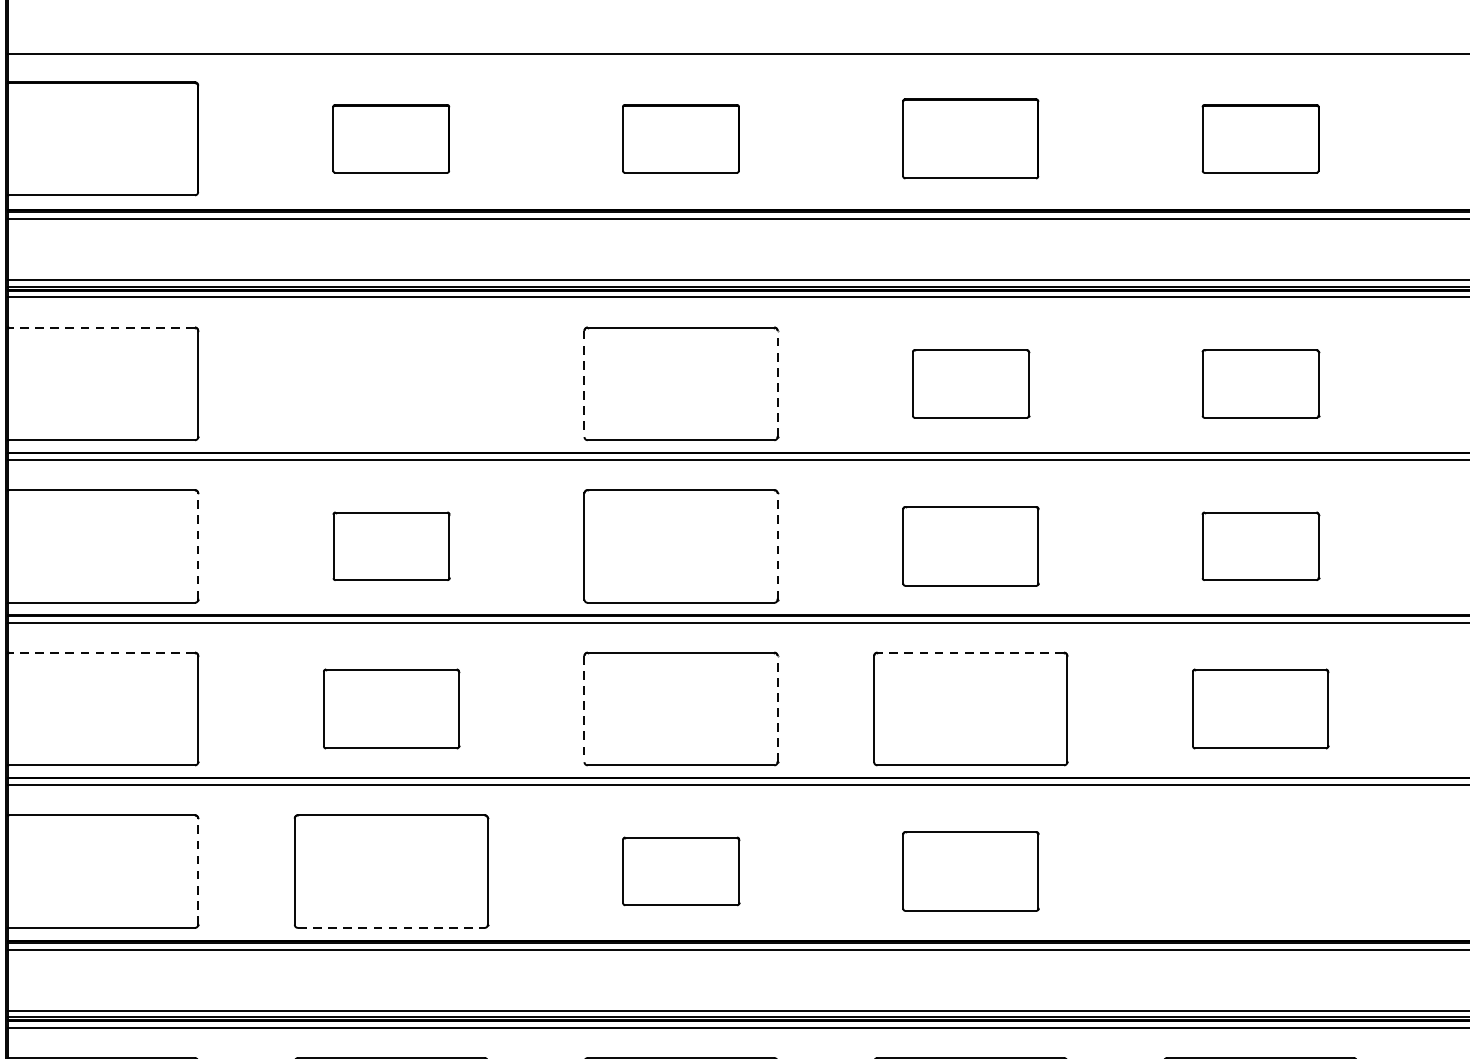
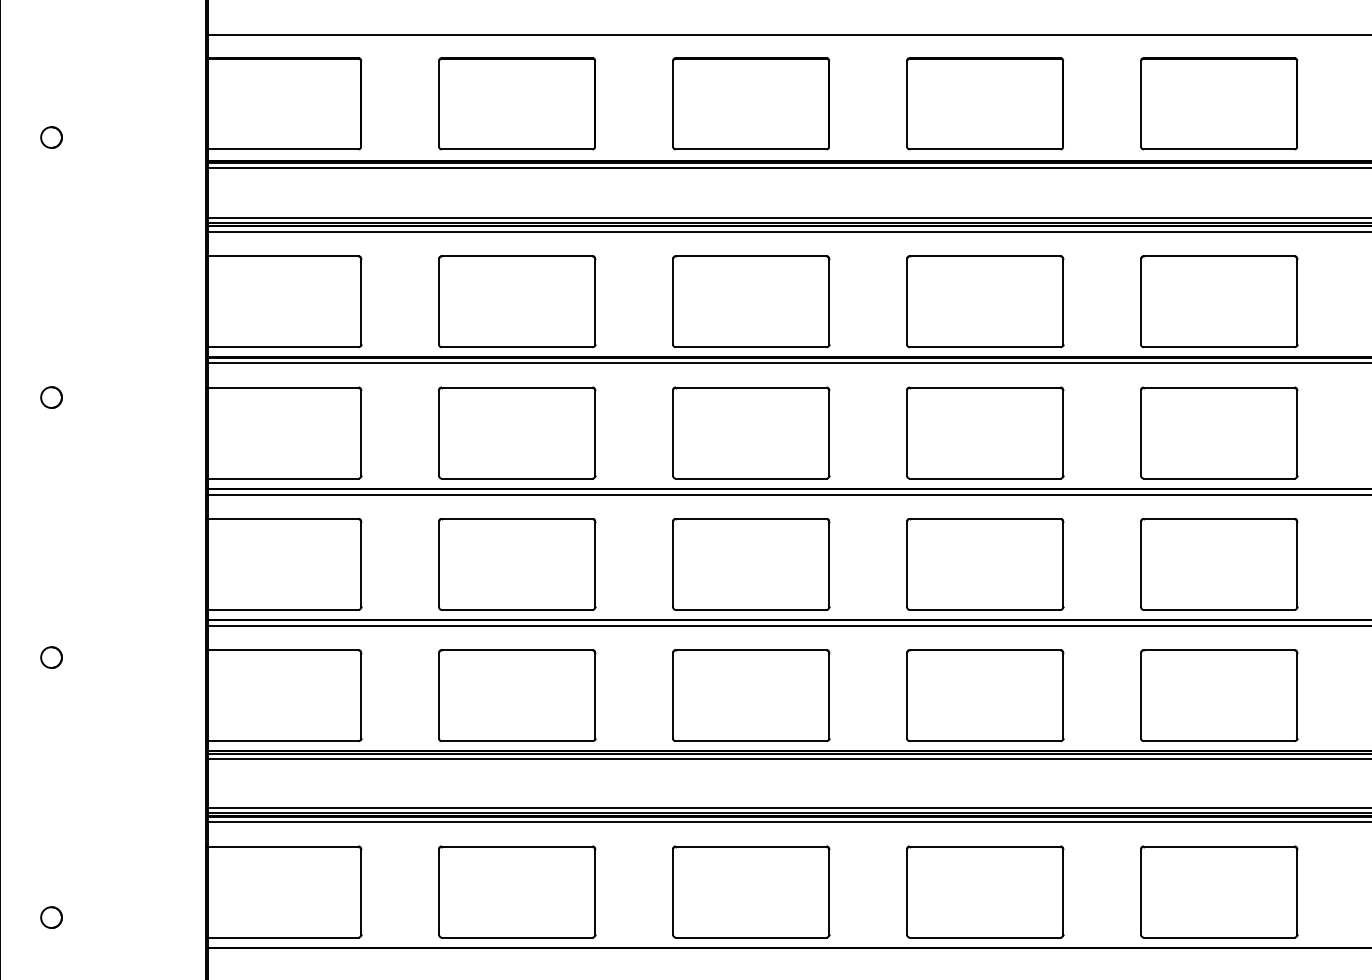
part: (390, 138) -> (516, 103), size x1.67
part: (680, 138) -> (750, 103), size x1.67
part: (969, 138) -> (984, 103), size x1.43
part: (1260, 138) -> (1219, 103), size x1.67
line: (100, 327) -> (282, 256), dashed -> solid
part: (391, 383) -> (517, 301), added
line: (584, 383) -> (673, 301), dashed -> solid
line: (778, 383) -> (829, 301), dashed -> solid
part: (971, 383) -> (985, 301), size x1.67
part: (1260, 383) -> (1219, 301), size x1.67
part: (391, 545) -> (517, 432), size x1.67
part: (971, 545) -> (985, 432), size x1.43
part: (1260, 545) -> (1219, 432), size x1.67
line: (198, 546) -> (361, 433), dashed -> solid
line: (778, 546) -> (829, 433), dashed -> solid
line: (100, 652) -> (282, 518), dashed -> solid
line: (969, 652) -> (984, 518), dashed -> solid
part: (391, 709) -> (517, 564), size x1.43
line: (584, 709) -> (673, 564), dashed -> solid
line: (778, 709) -> (829, 564), dashed -> solid
part: (1260, 709) -> (1219, 564), size x1.43
line: (198, 871) -> (361, 695), dashed -> solid
part: (681, 871) -> (751, 695), size x1.67
part: (971, 871) -> (985, 695), size x1.43
part: (1260, 871) -> (1219, 695), added
line: (391, 928) -> (517, 741), dashed -> solid

